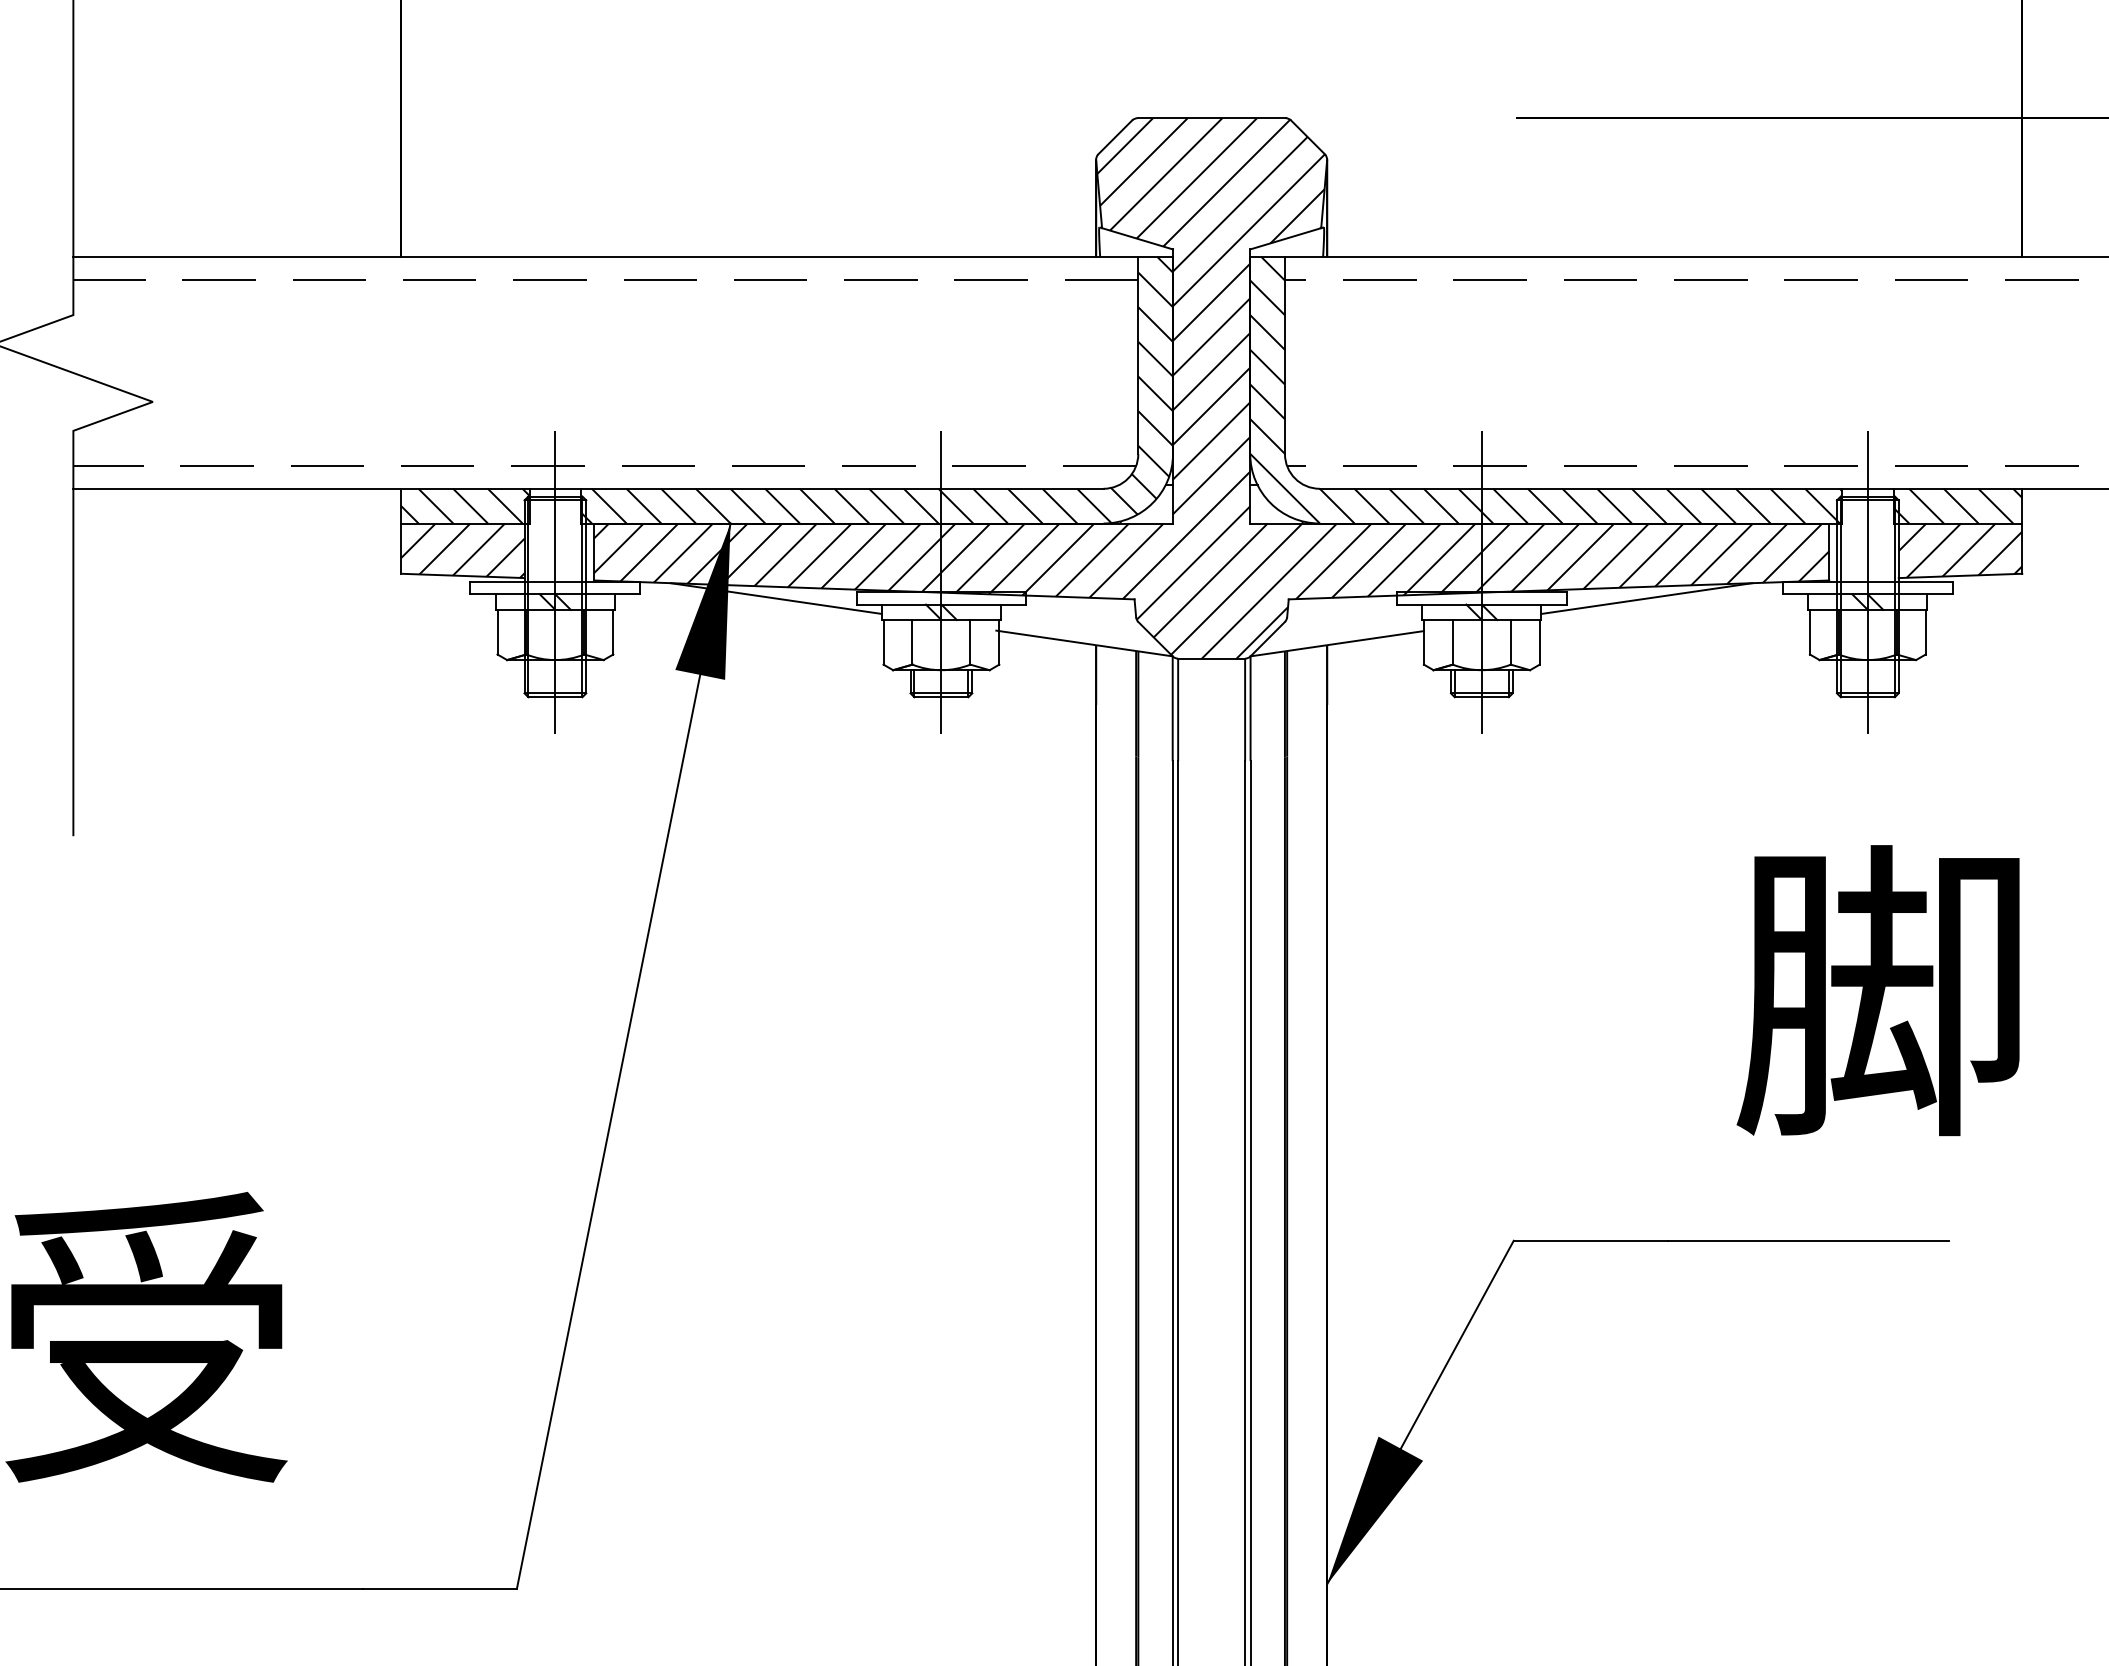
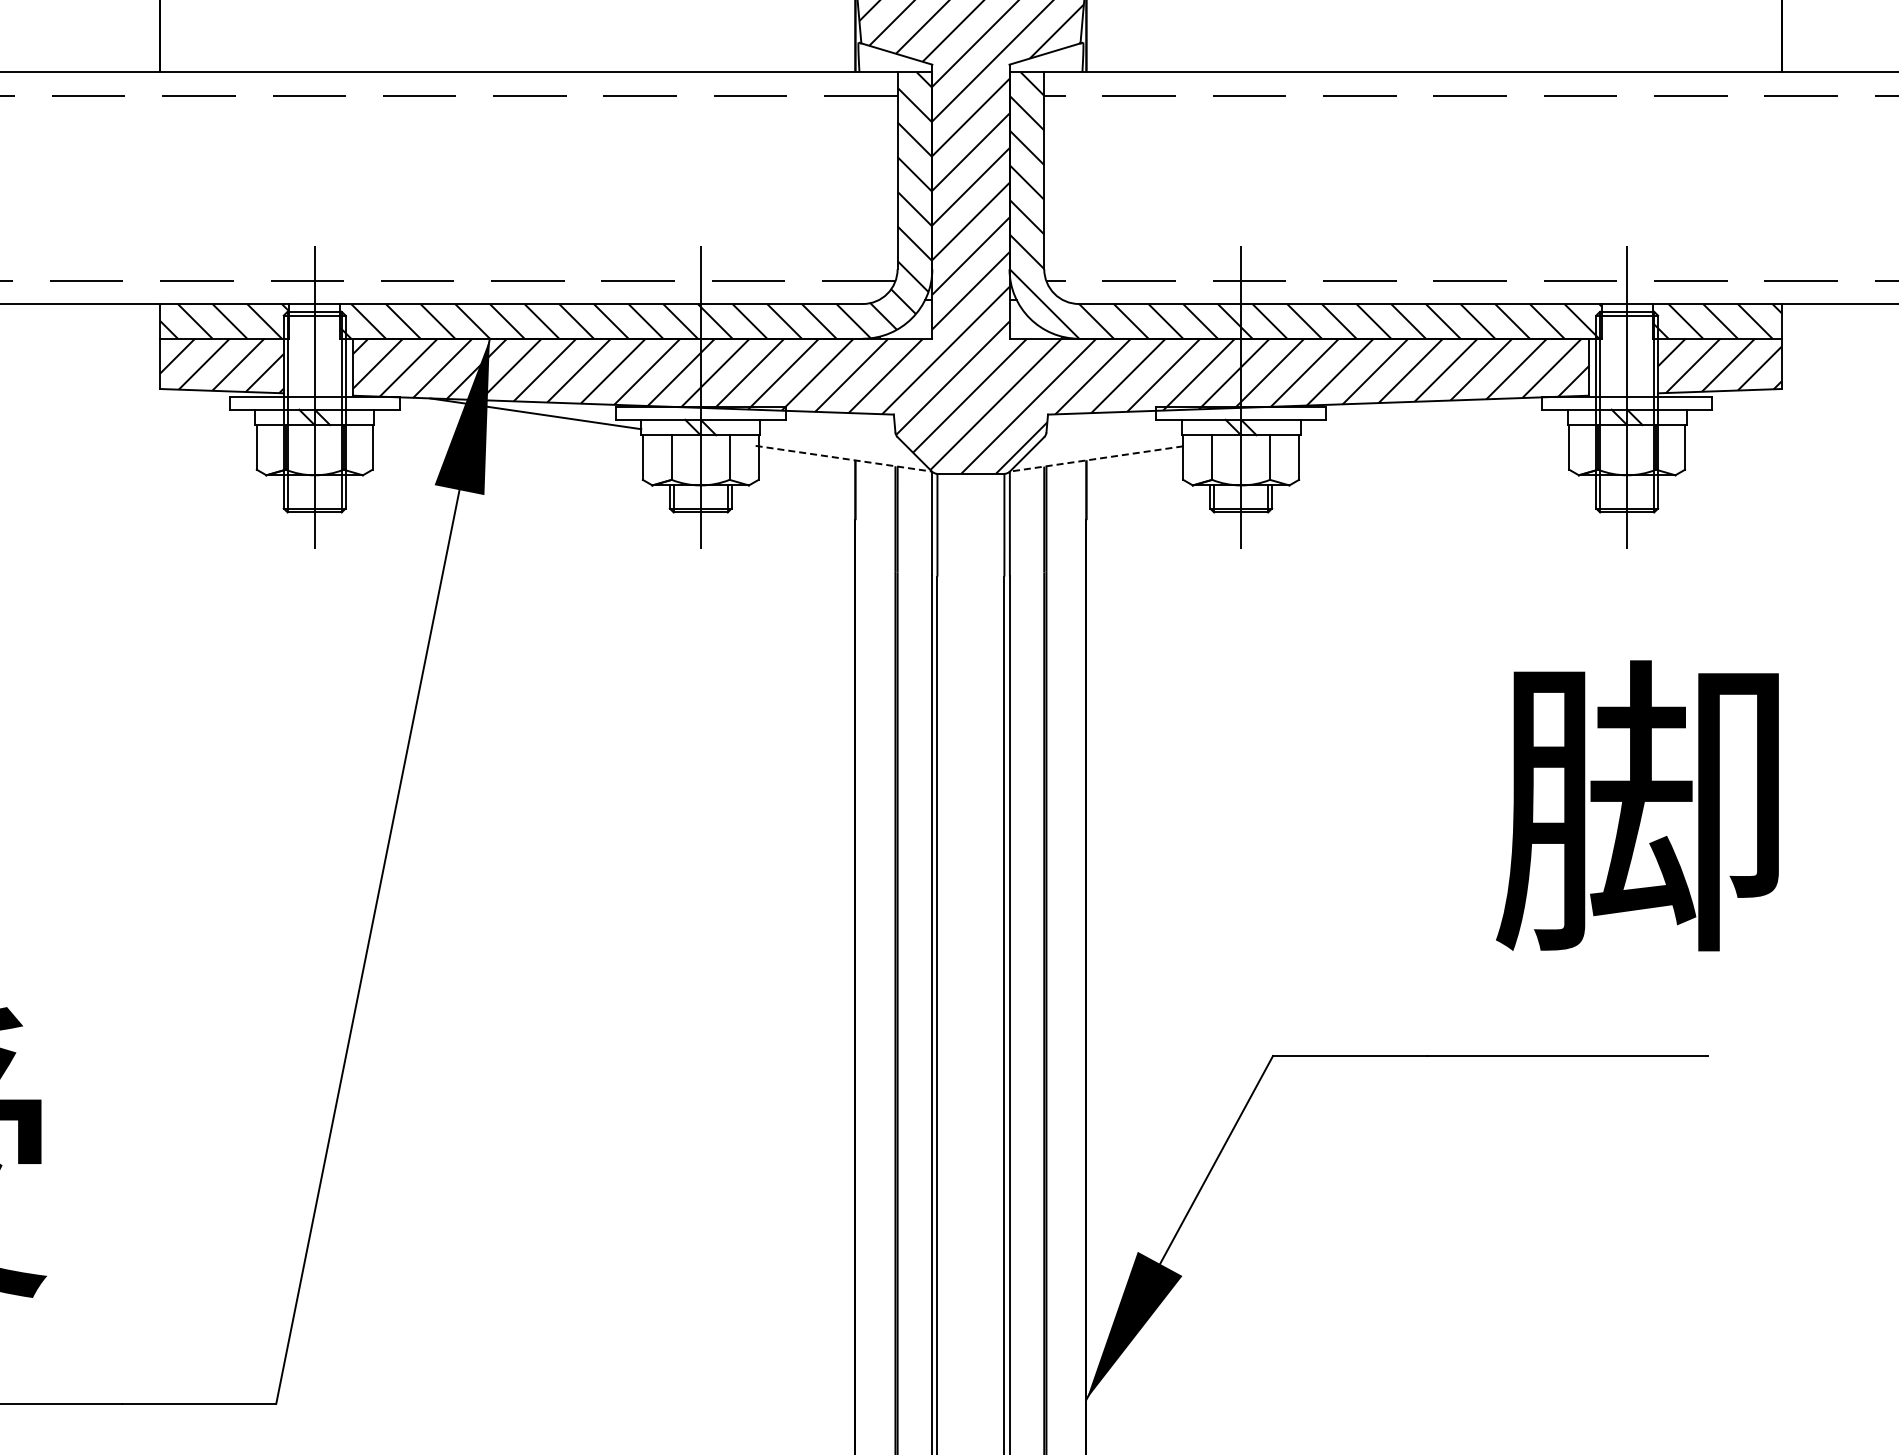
line: (1646, 598) -> (1405, 413), removed
line: (1085, 643) -> (844, 458), solid -> dashed
line: (1337, 643) -> (1096, 458), solid -> dashed

